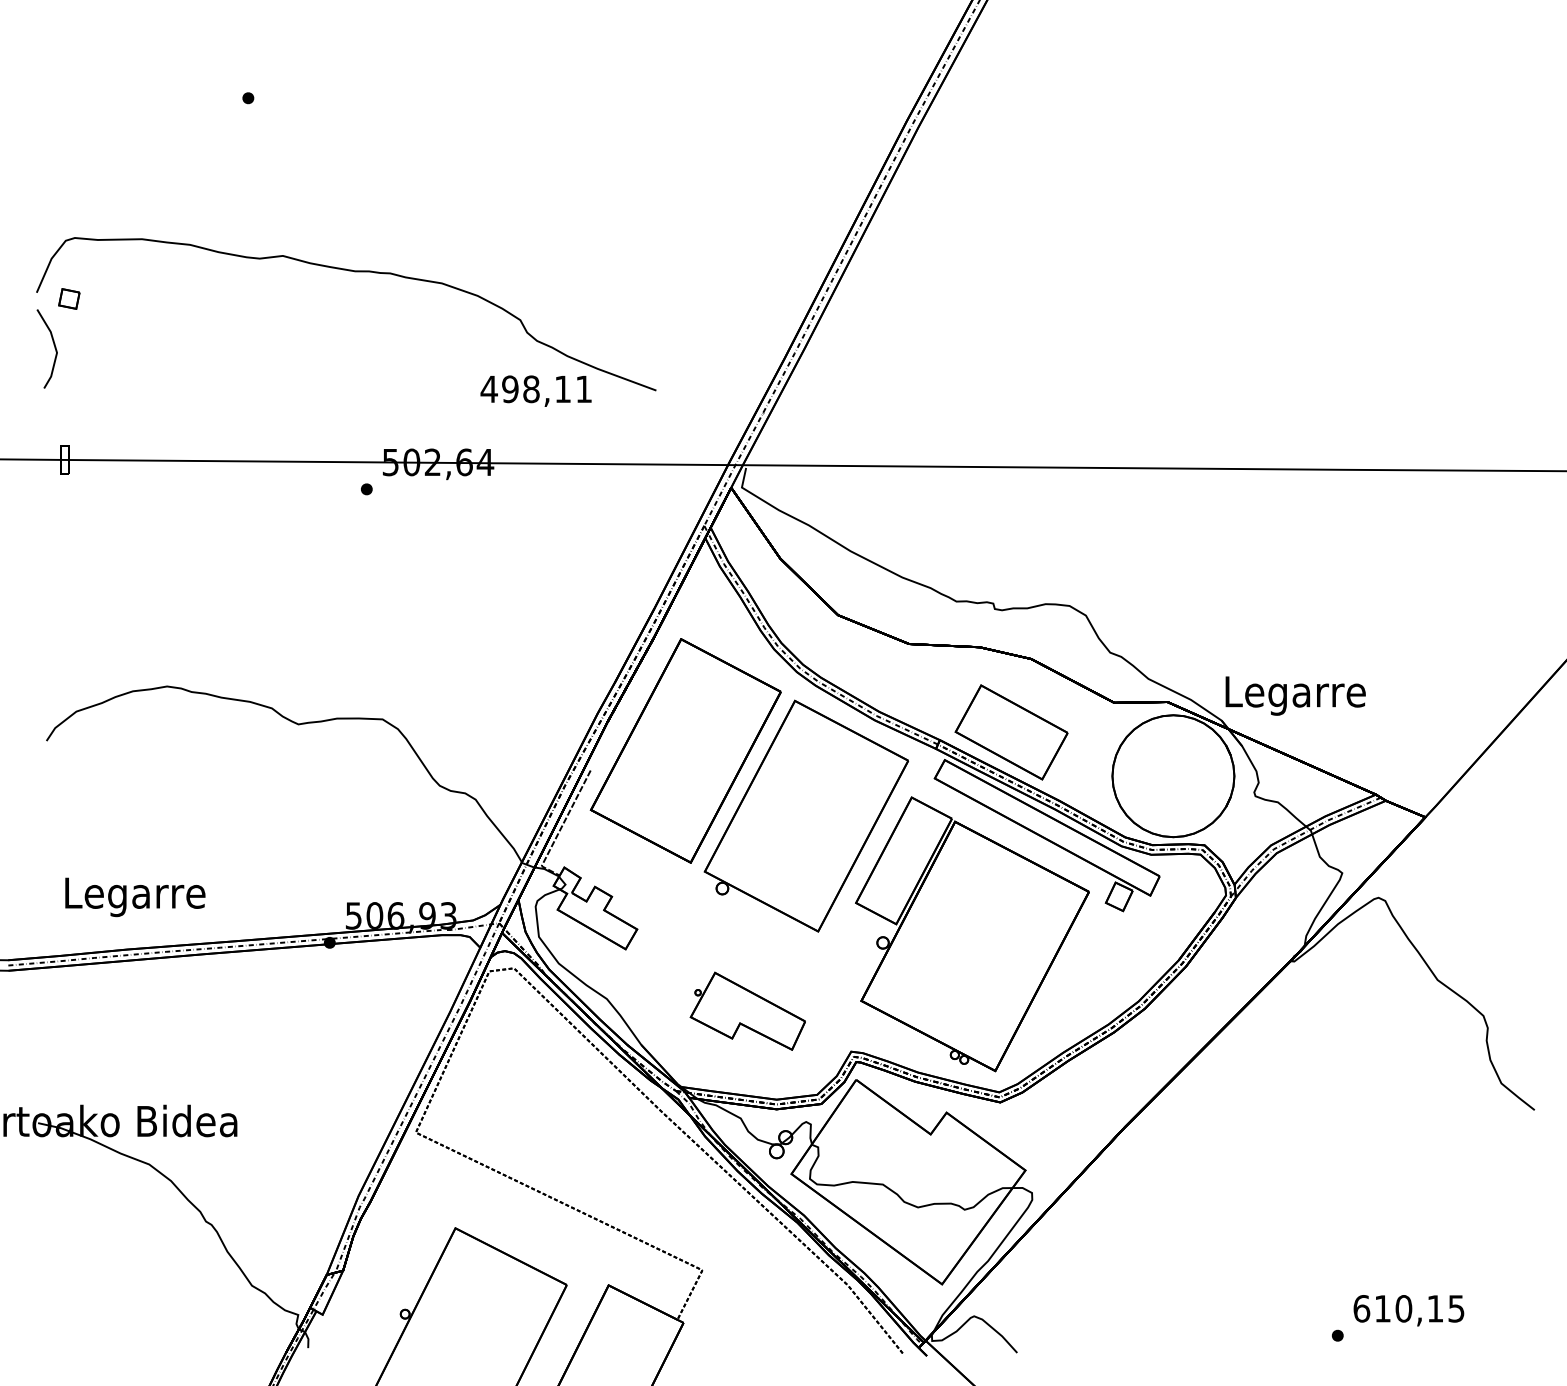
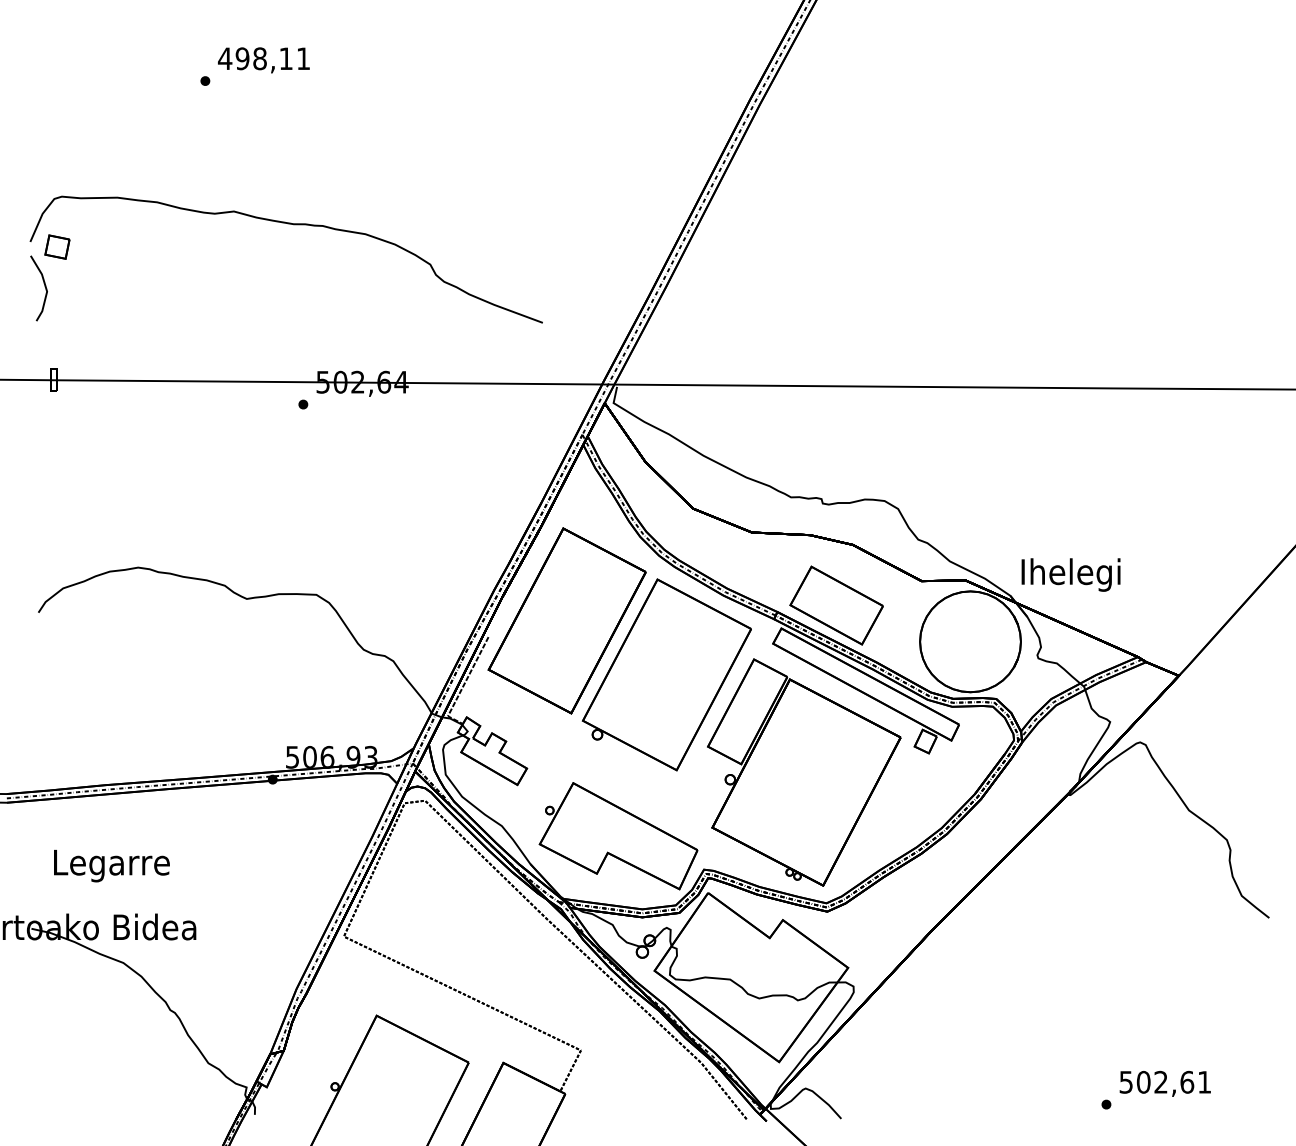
part: (68, 298) -> (56, 246), size x1.43
text: (535, 390) -> (263, 59), moved
text: (1295, 695) -> (1071, 575), Legarre -> Ihelegi
text: (135, 897) -> (112, 866), moved
part: (747, 1011) -> (618, 836), size x1.67
text: (1408, 1308) -> (1164, 1082), 610,15 -> 502,61

